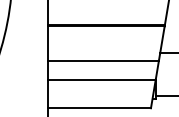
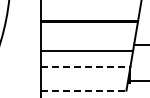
line: (102, 79) -> (85, 66), solid -> dashed
line: (99, 108) -> (83, 90), solid -> dashed

